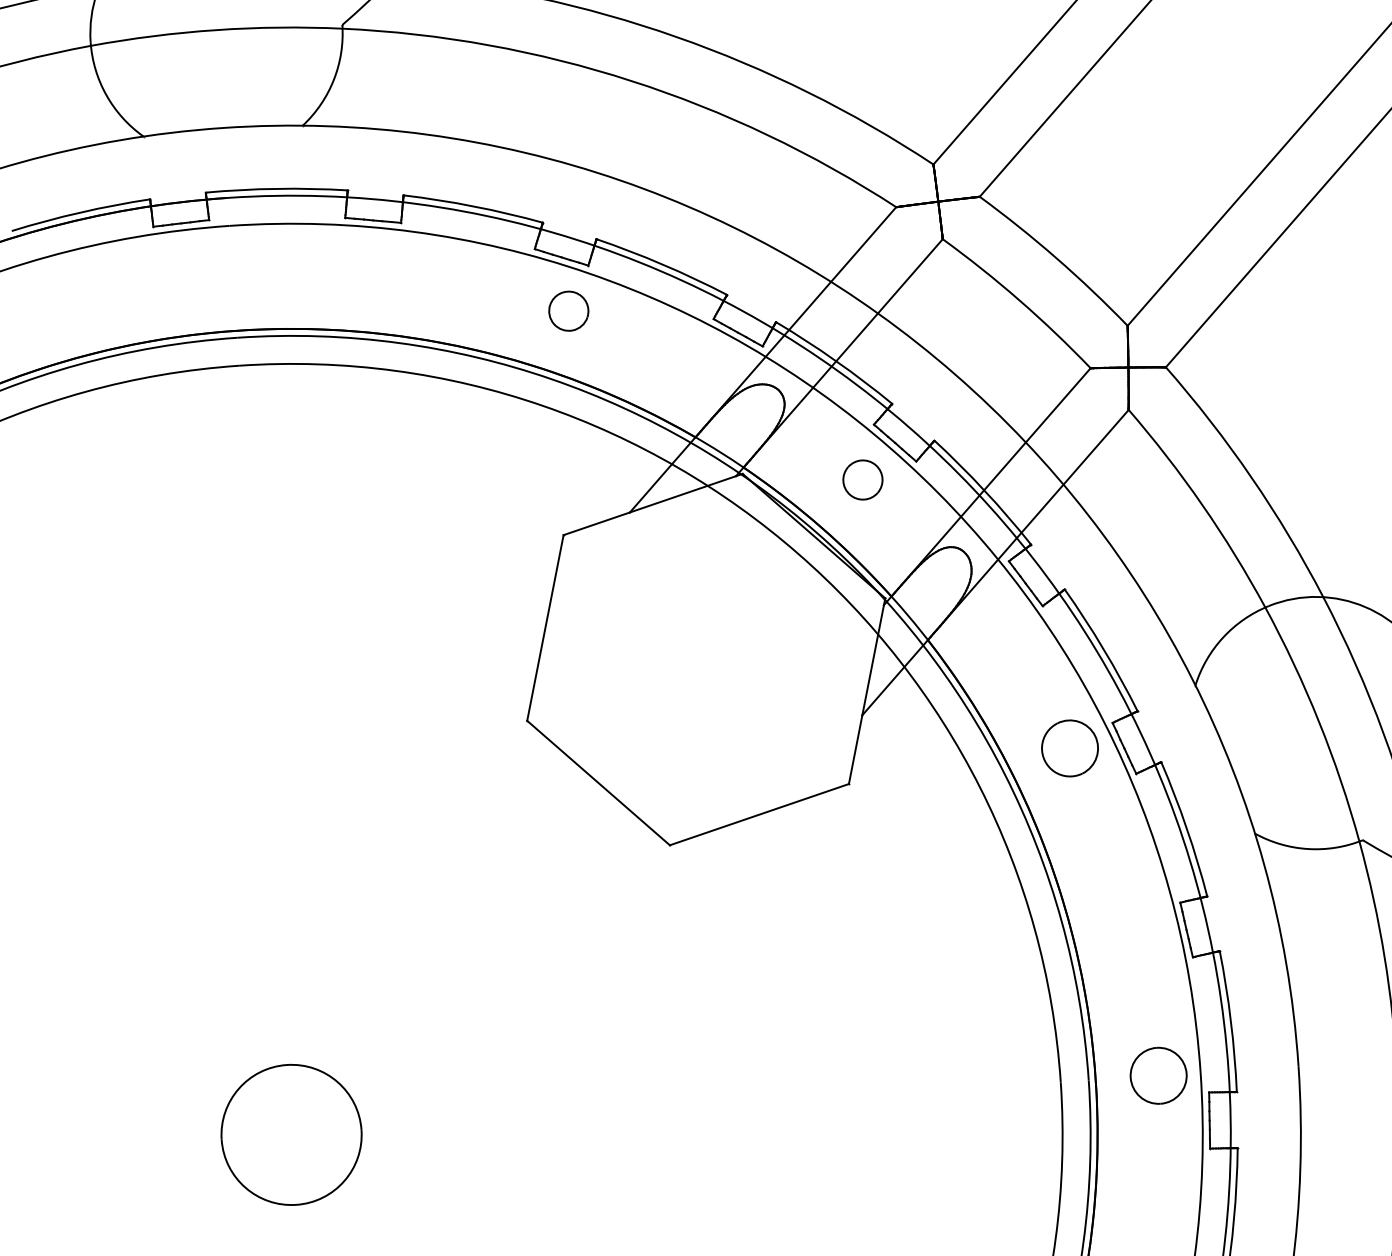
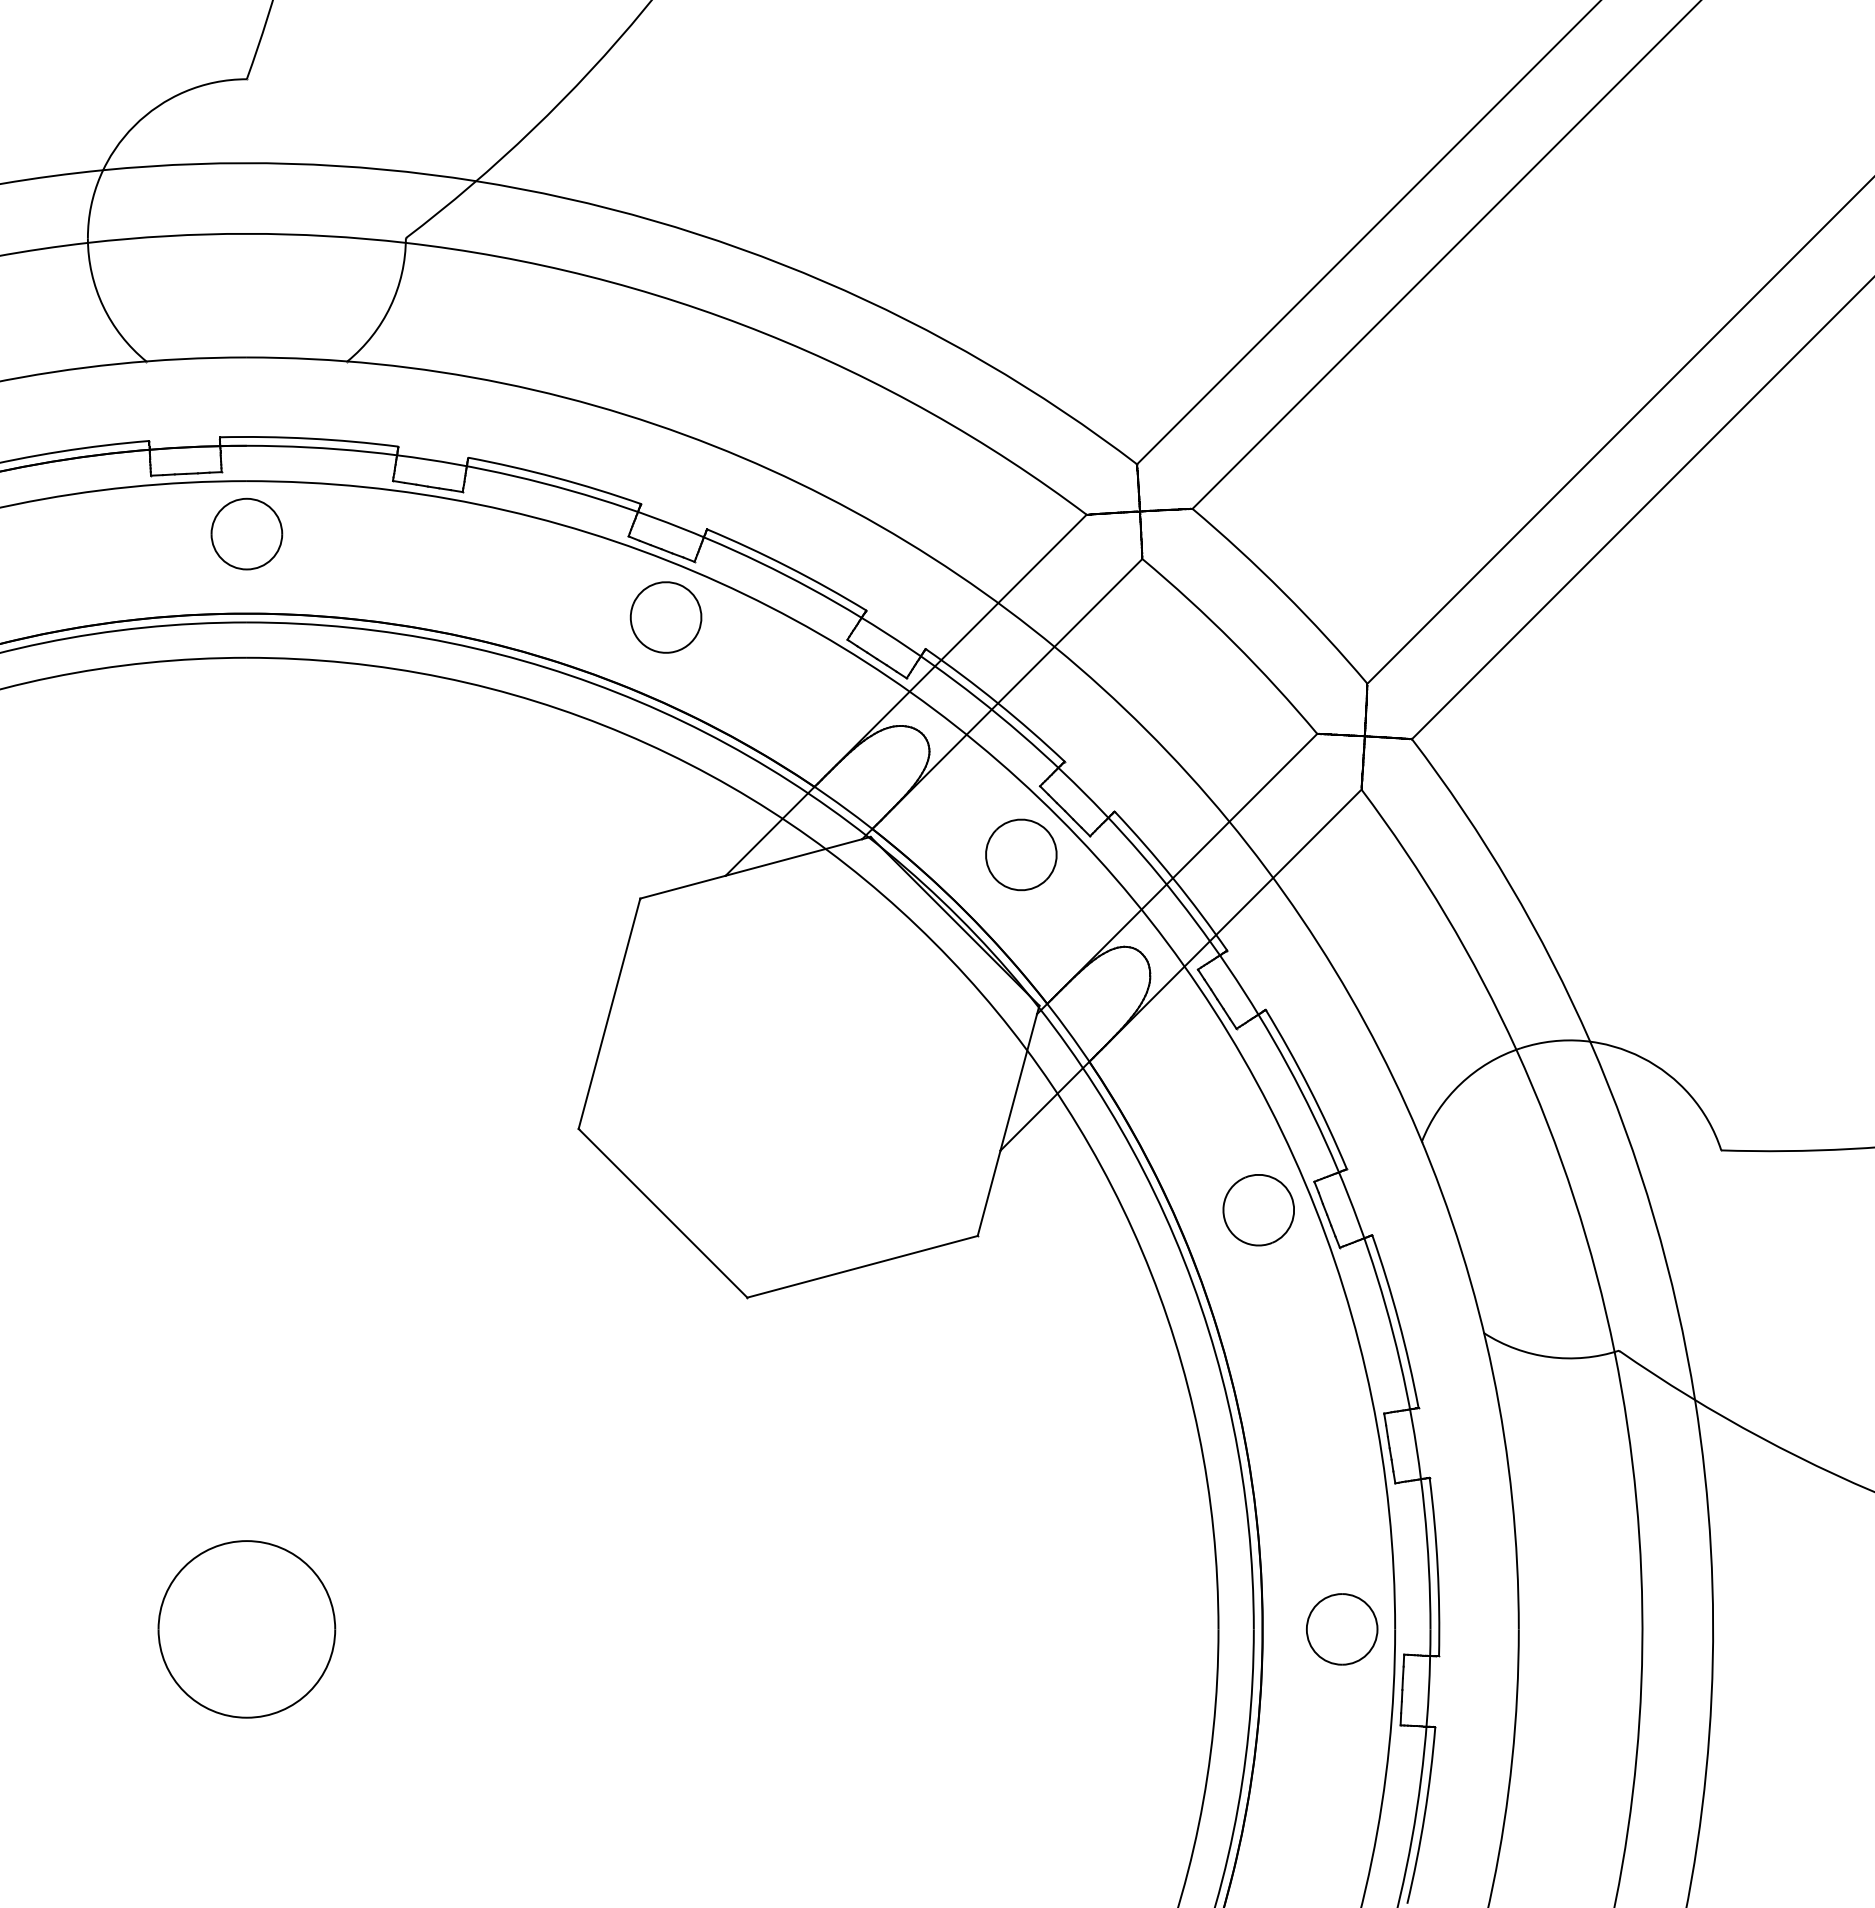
part: (232, 267) -> (246, 533), added
part: (568, 311) -> (665, 617), size x1.43
part: (863, 479) -> (1021, 854), size x1.43

